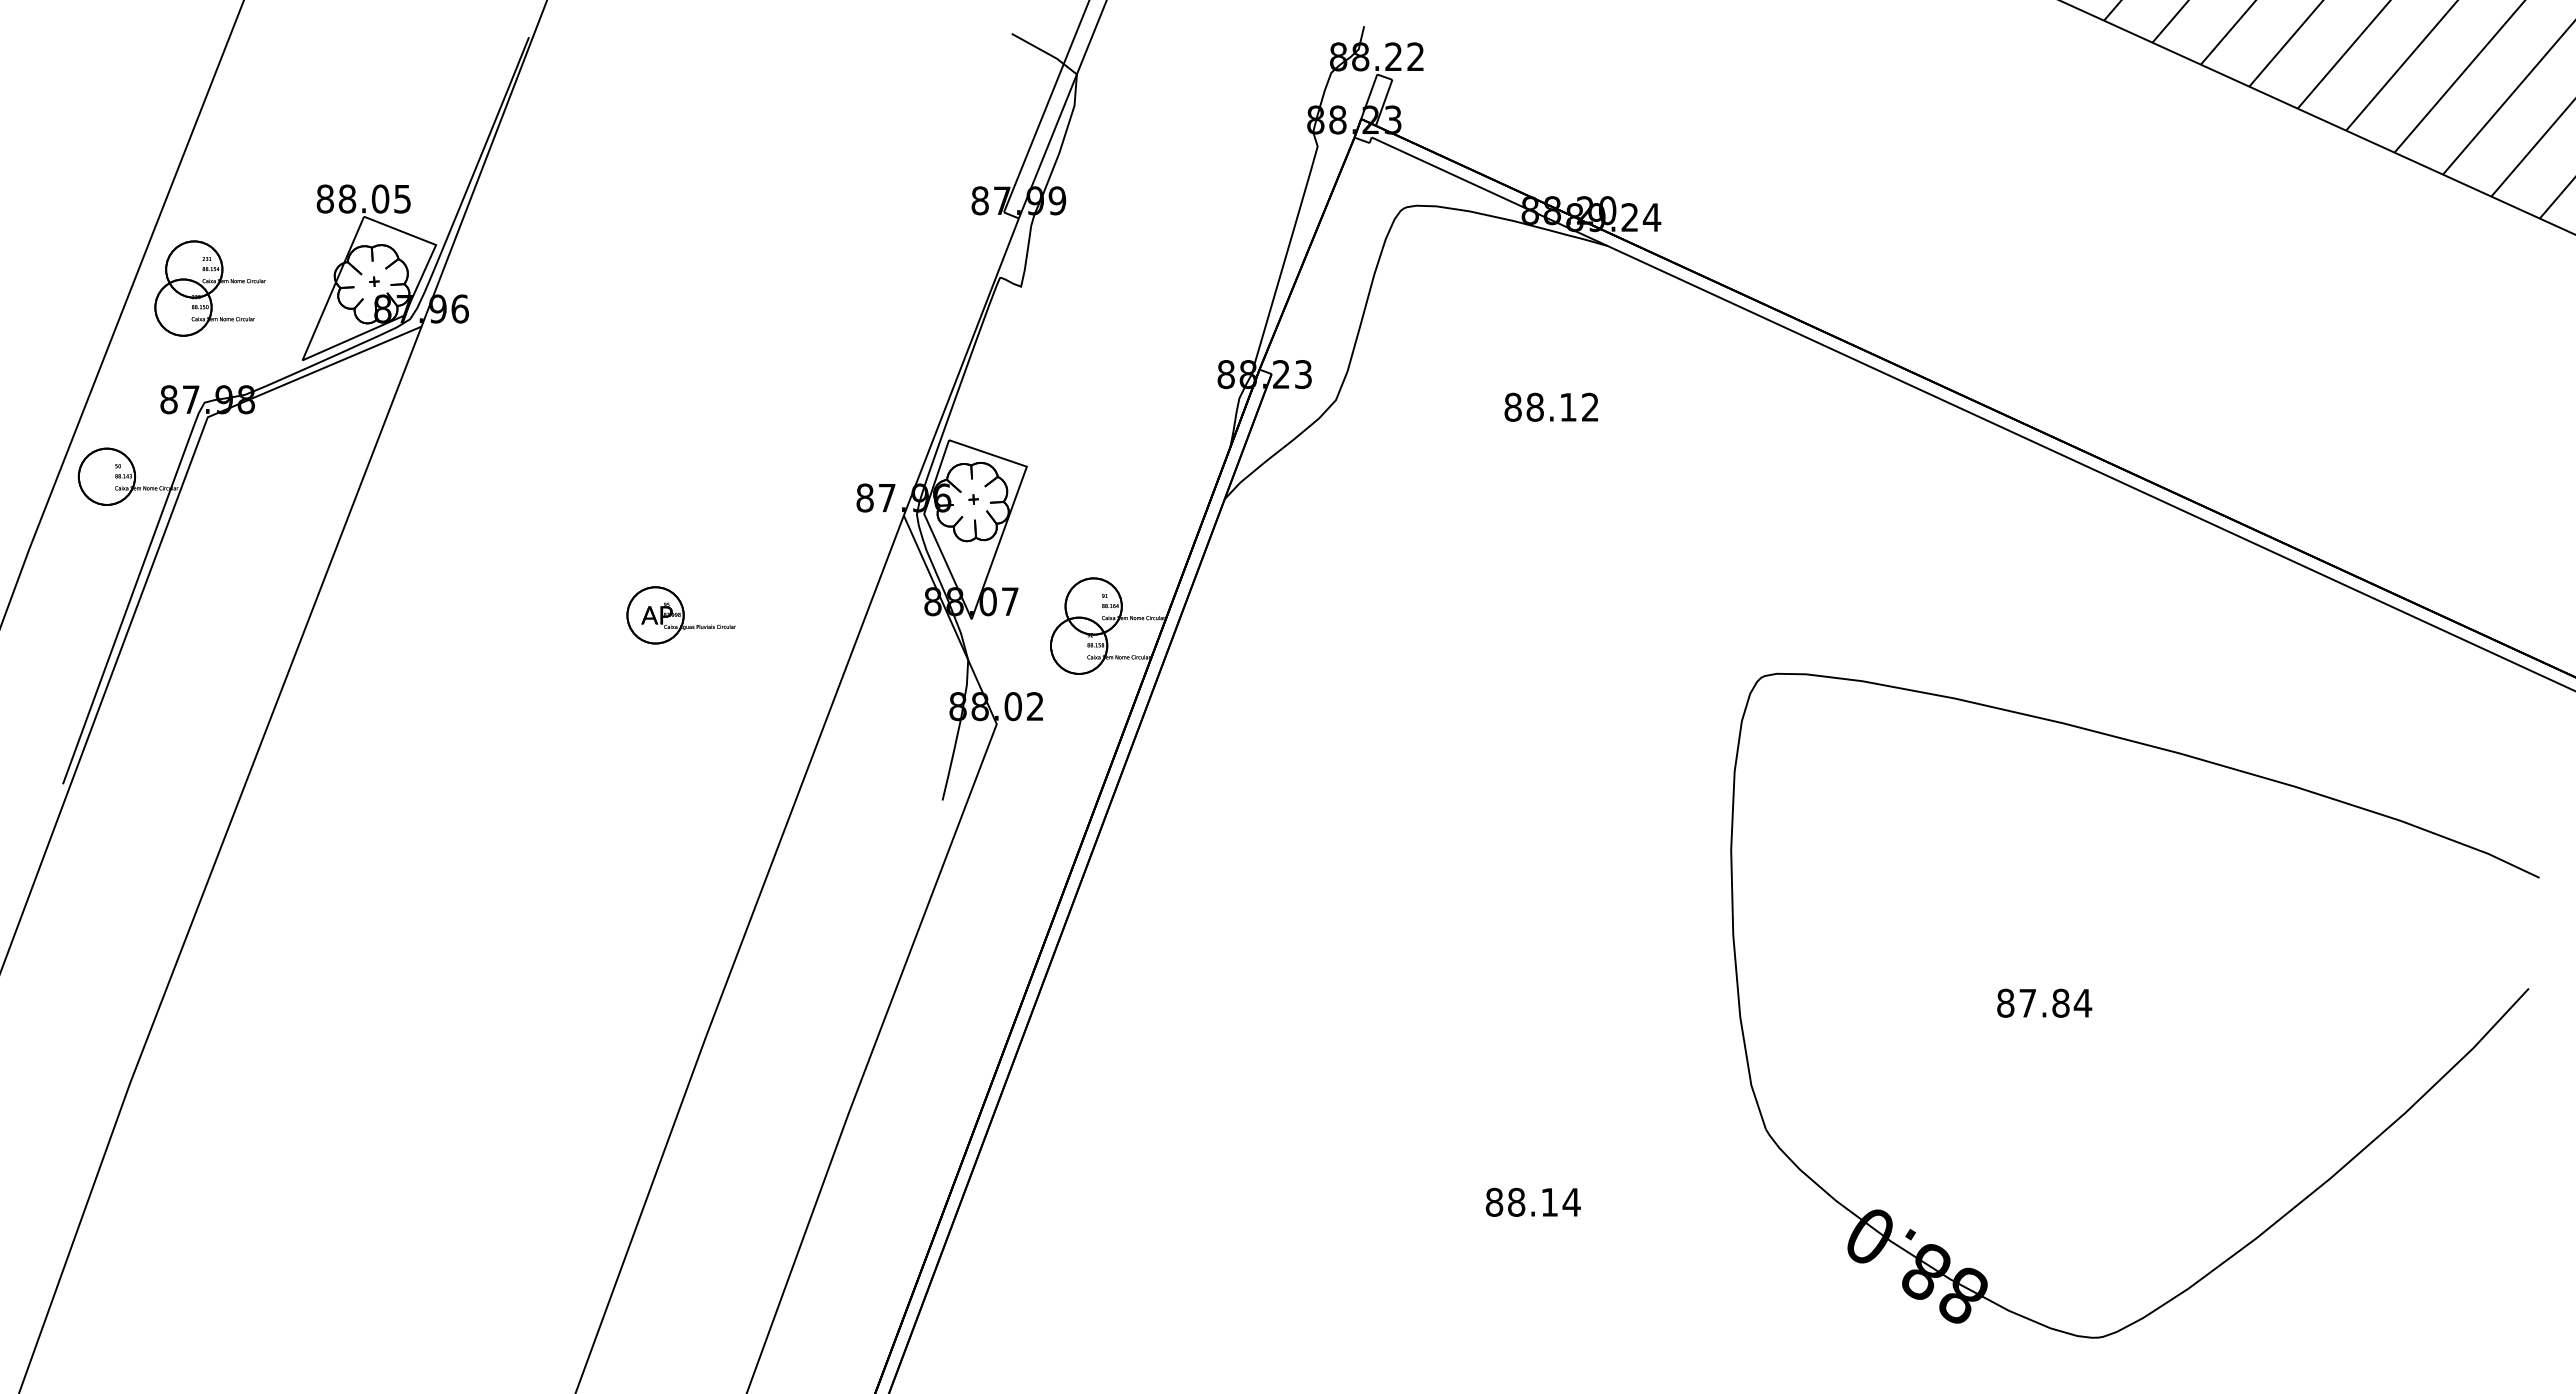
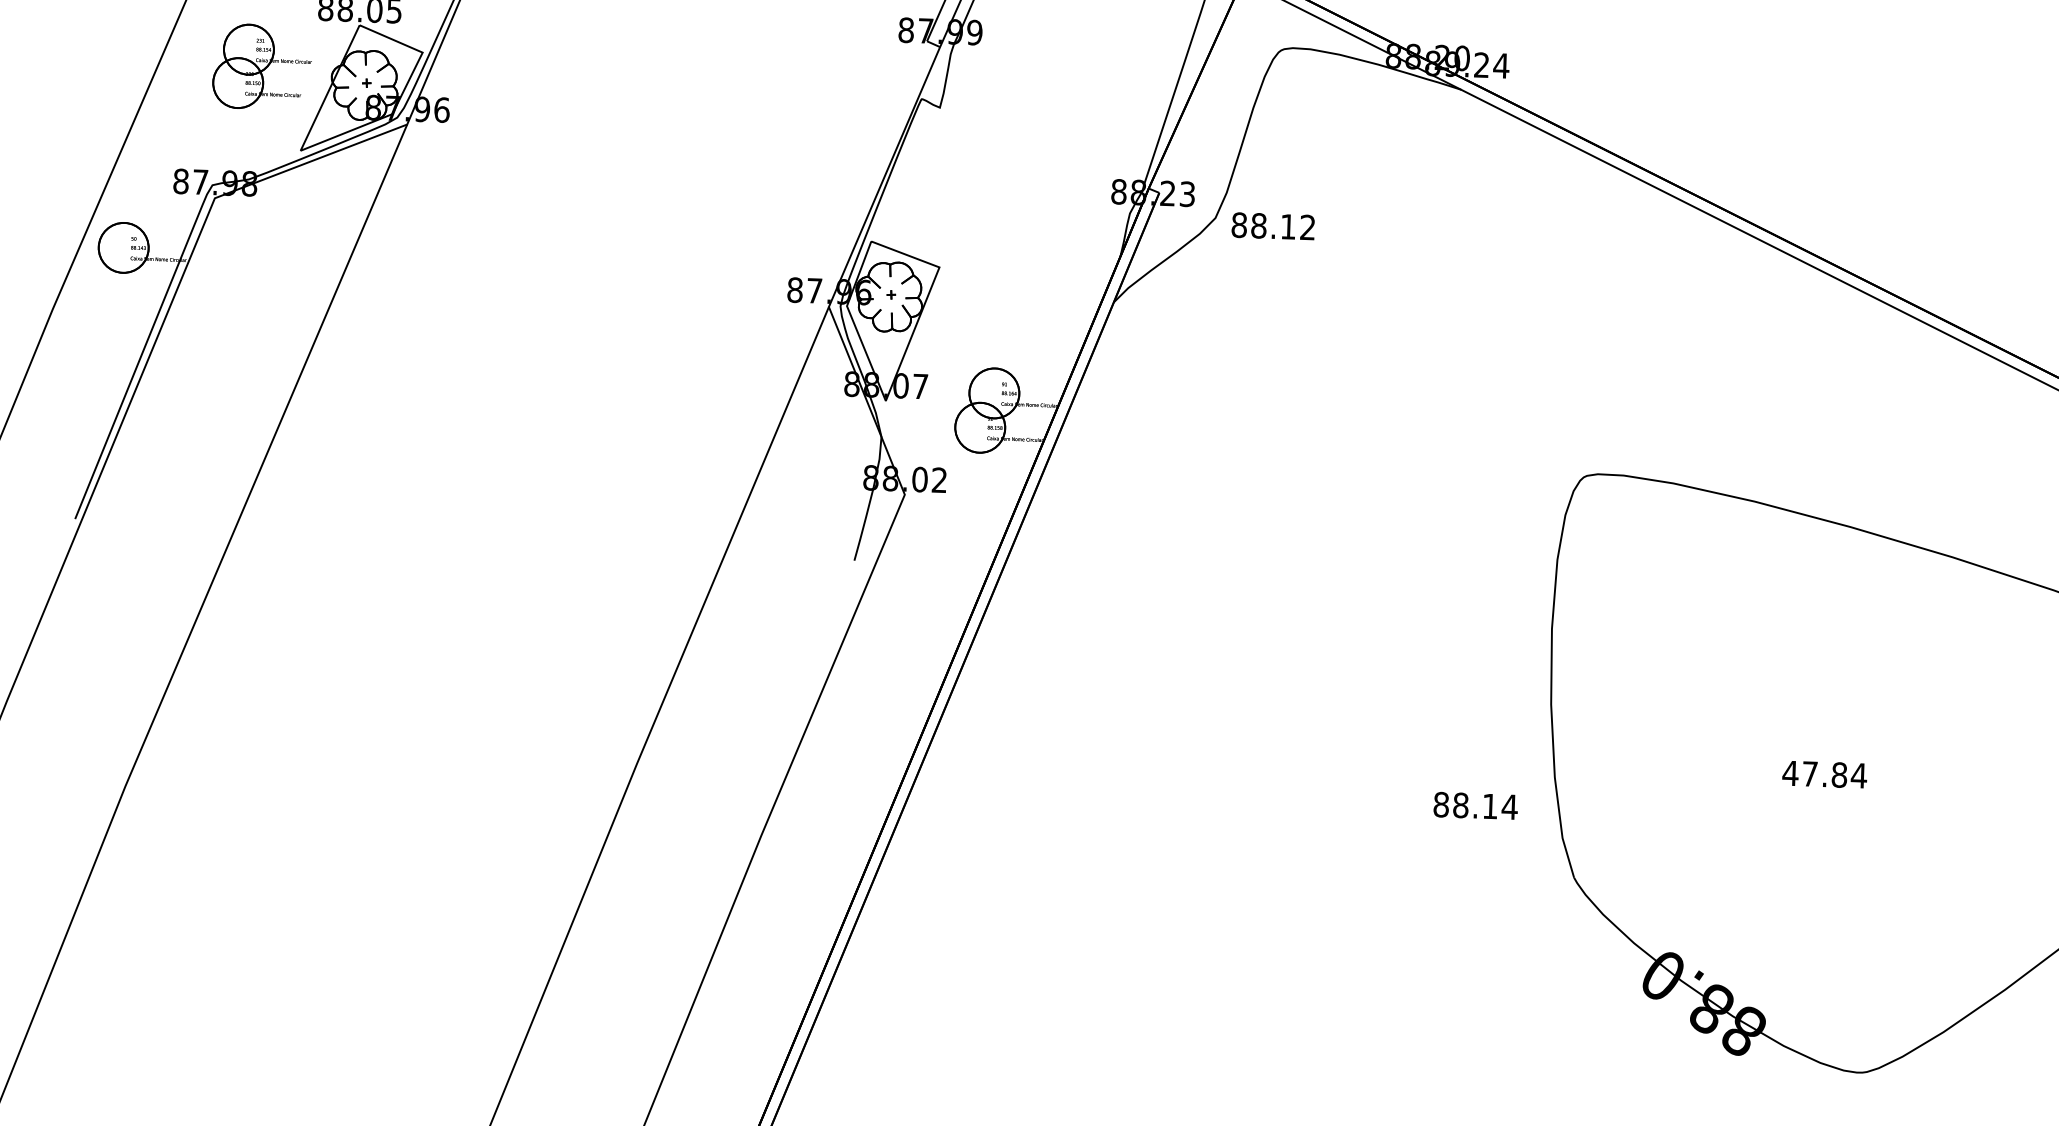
part: (209, 288) -> (261, 66), moved
text: (1550, 406) -> (1272, 225), moved
part: (680, 615) -> (627, 388), removed
text: (2005, 1002) -> (1790, 772), 87.84 -> 47.84
text: (1533, 1201) -> (1475, 805), moved

